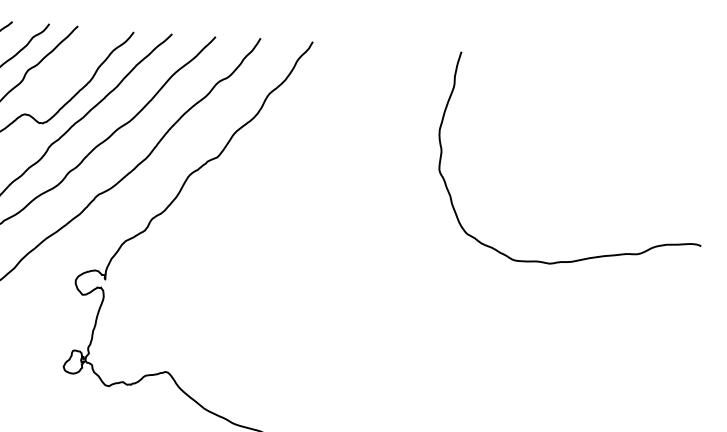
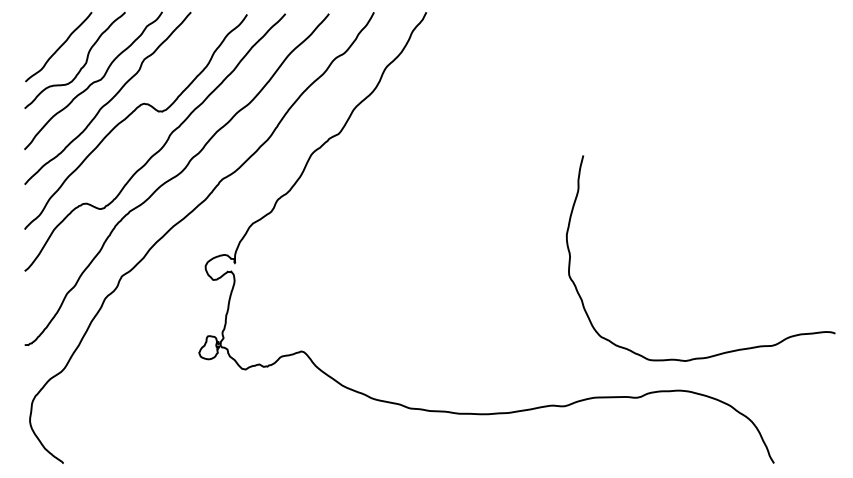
curve: (590, 256) -> (725, 351), moved

